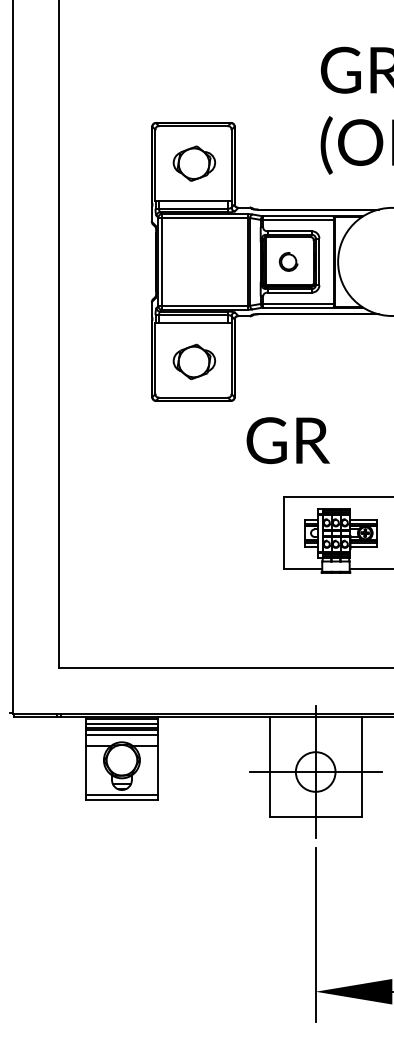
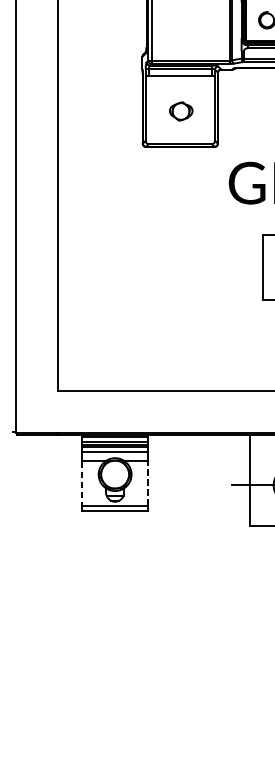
part: (194, 361) -> (181, 111), size x0.6
line: (158, 769) -> (148, 483), solid -> dashed
line: (85, 770) -> (81, 483), solid -> dashed

